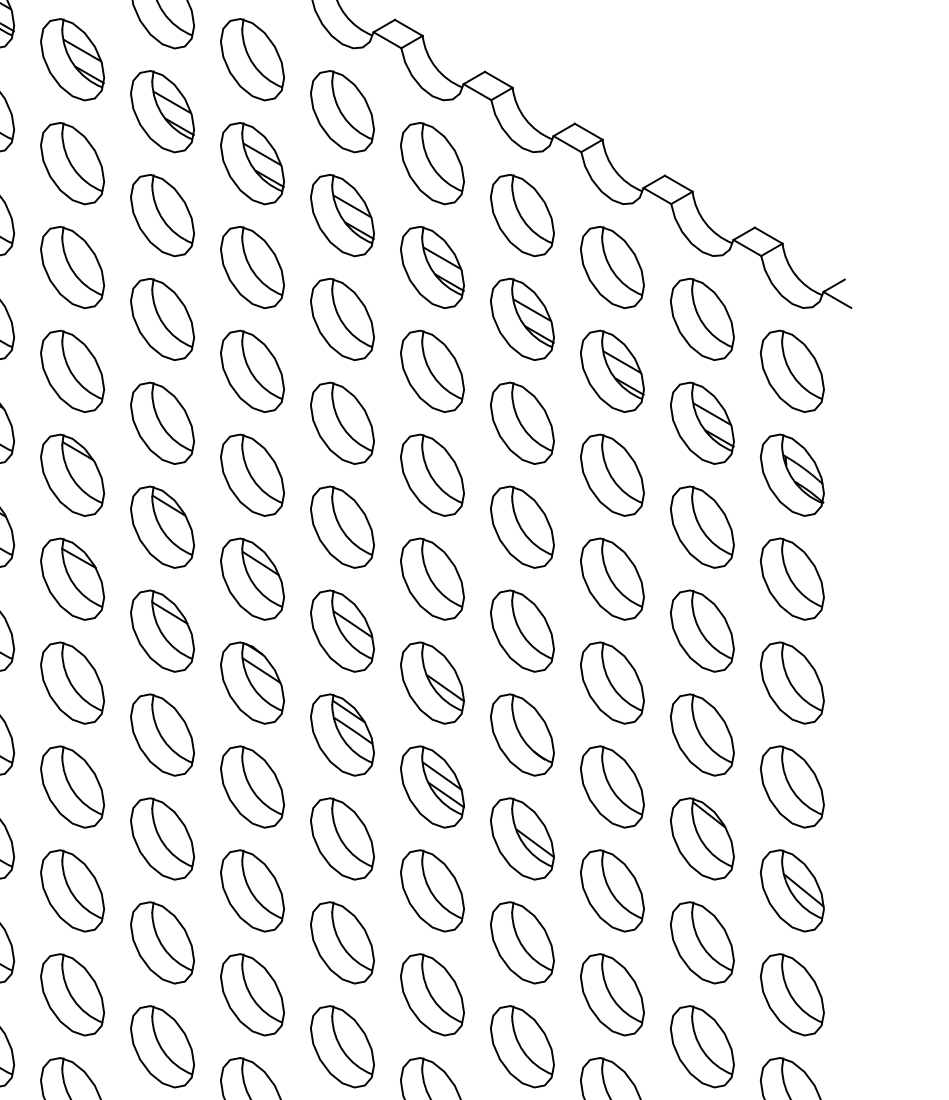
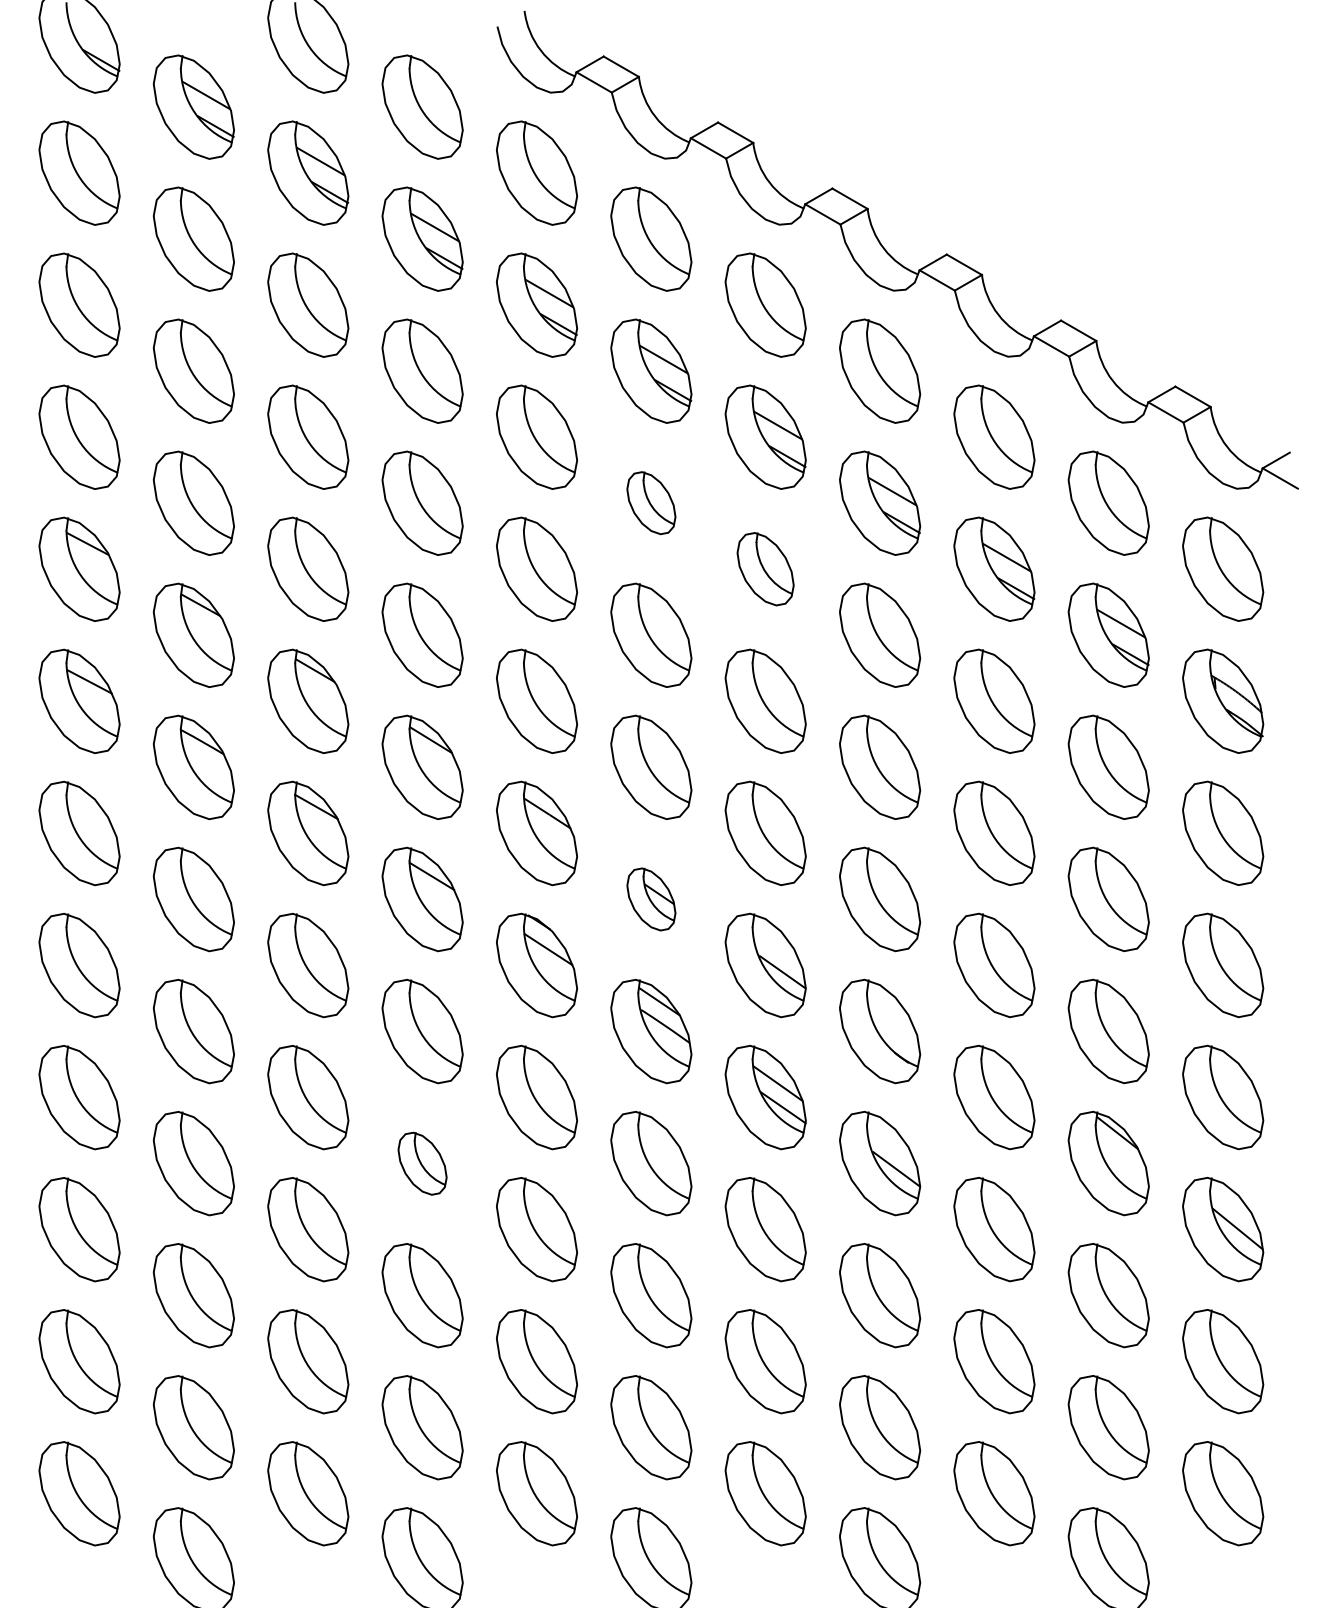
part: (342, 318) -> (651, 502), size x0.6
part: (432, 370) -> (765, 568), size x0.7
part: (342, 631) -> (651, 899), size x0.6
part: (162, 838) -> (422, 1163), size x0.6

